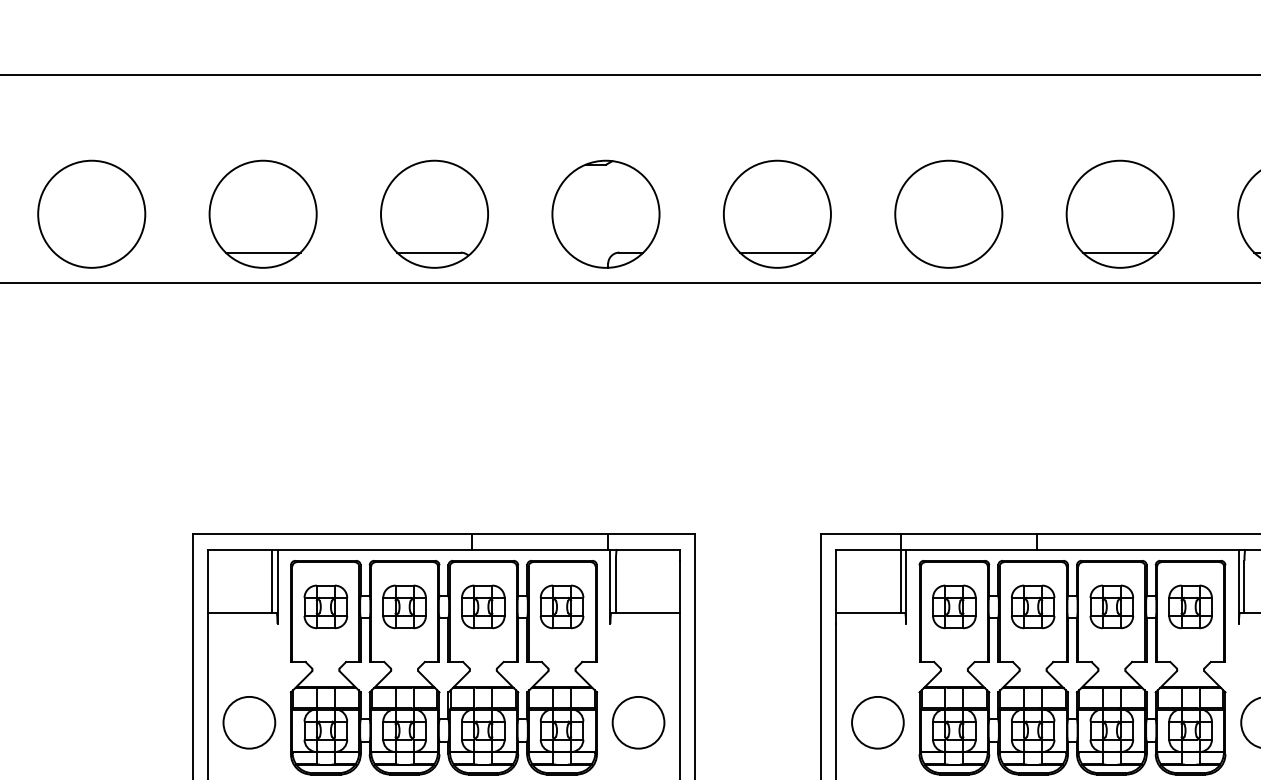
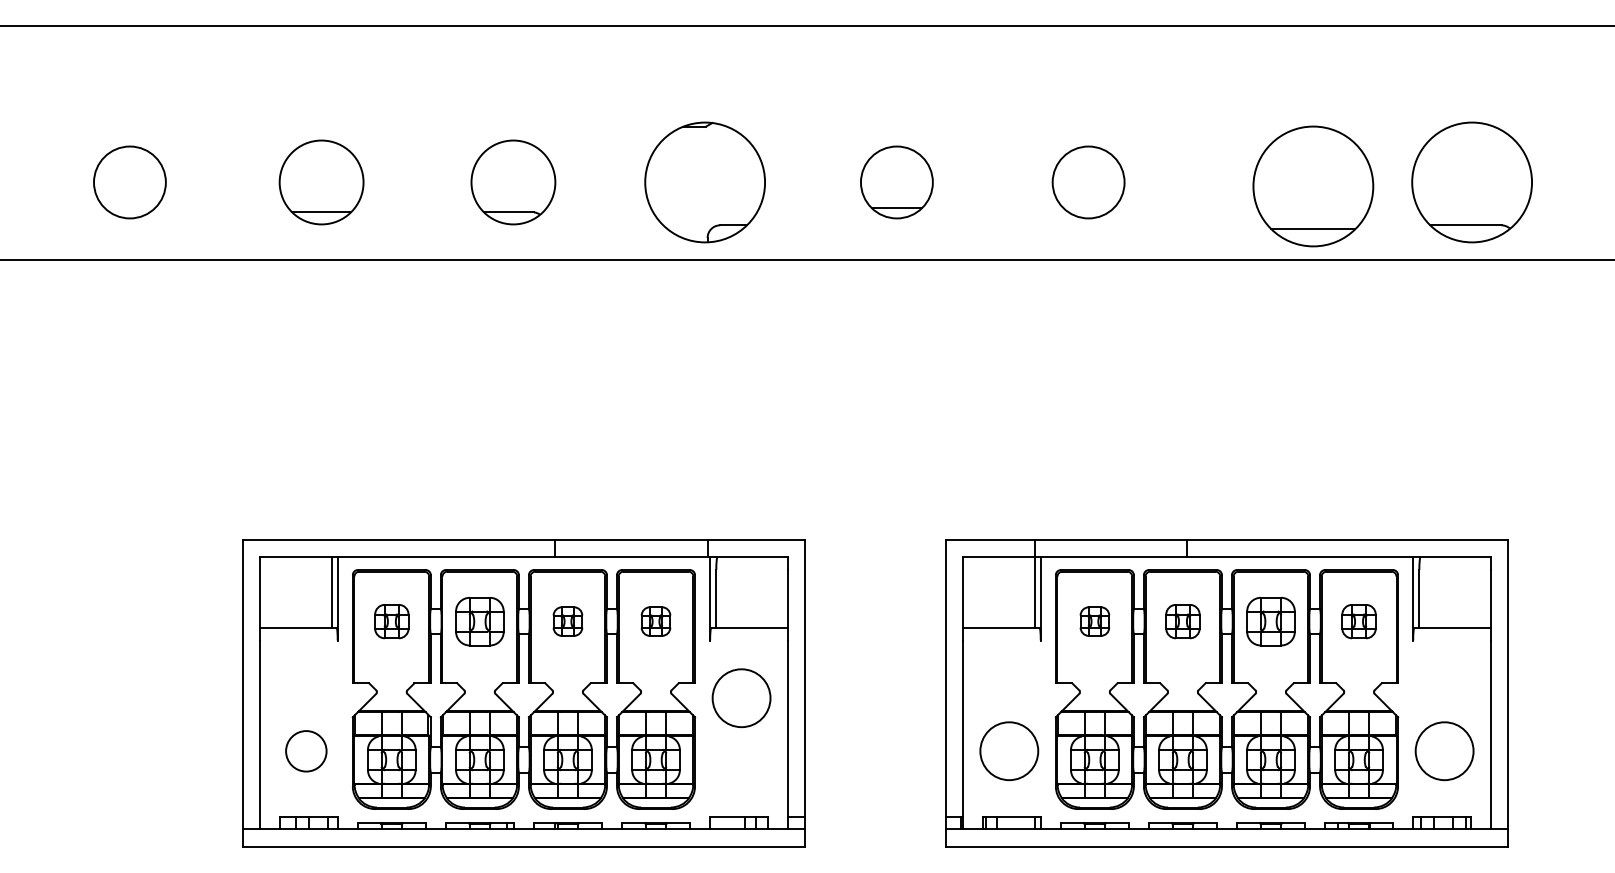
circle: (91, 214) -> (129, 182), size x0.6
part: (263, 214) -> (321, 182), size x0.7
part: (434, 214) -> (513, 182), size x0.7
part: (777, 214) -> (896, 182), size x0.6
circle: (948, 214) -> (1088, 182), size x0.6
part: (1120, 214) -> (1313, 186), moved
part: (325, 606) -> (391, 621), size x0.7
part: (482, 606) -> (567, 621), size x0.6
part: (561, 606) -> (655, 621), size x0.6
part: (954, 606) -> (1094, 621), size x0.6
part: (1032, 606) -> (1182, 621), size x0.7
part: (1190, 606) -> (1358, 621), size x0.7
circle: (249, 723) -> (306, 751), size x0.7
circle: (638, 723) -> (741, 698), moved

